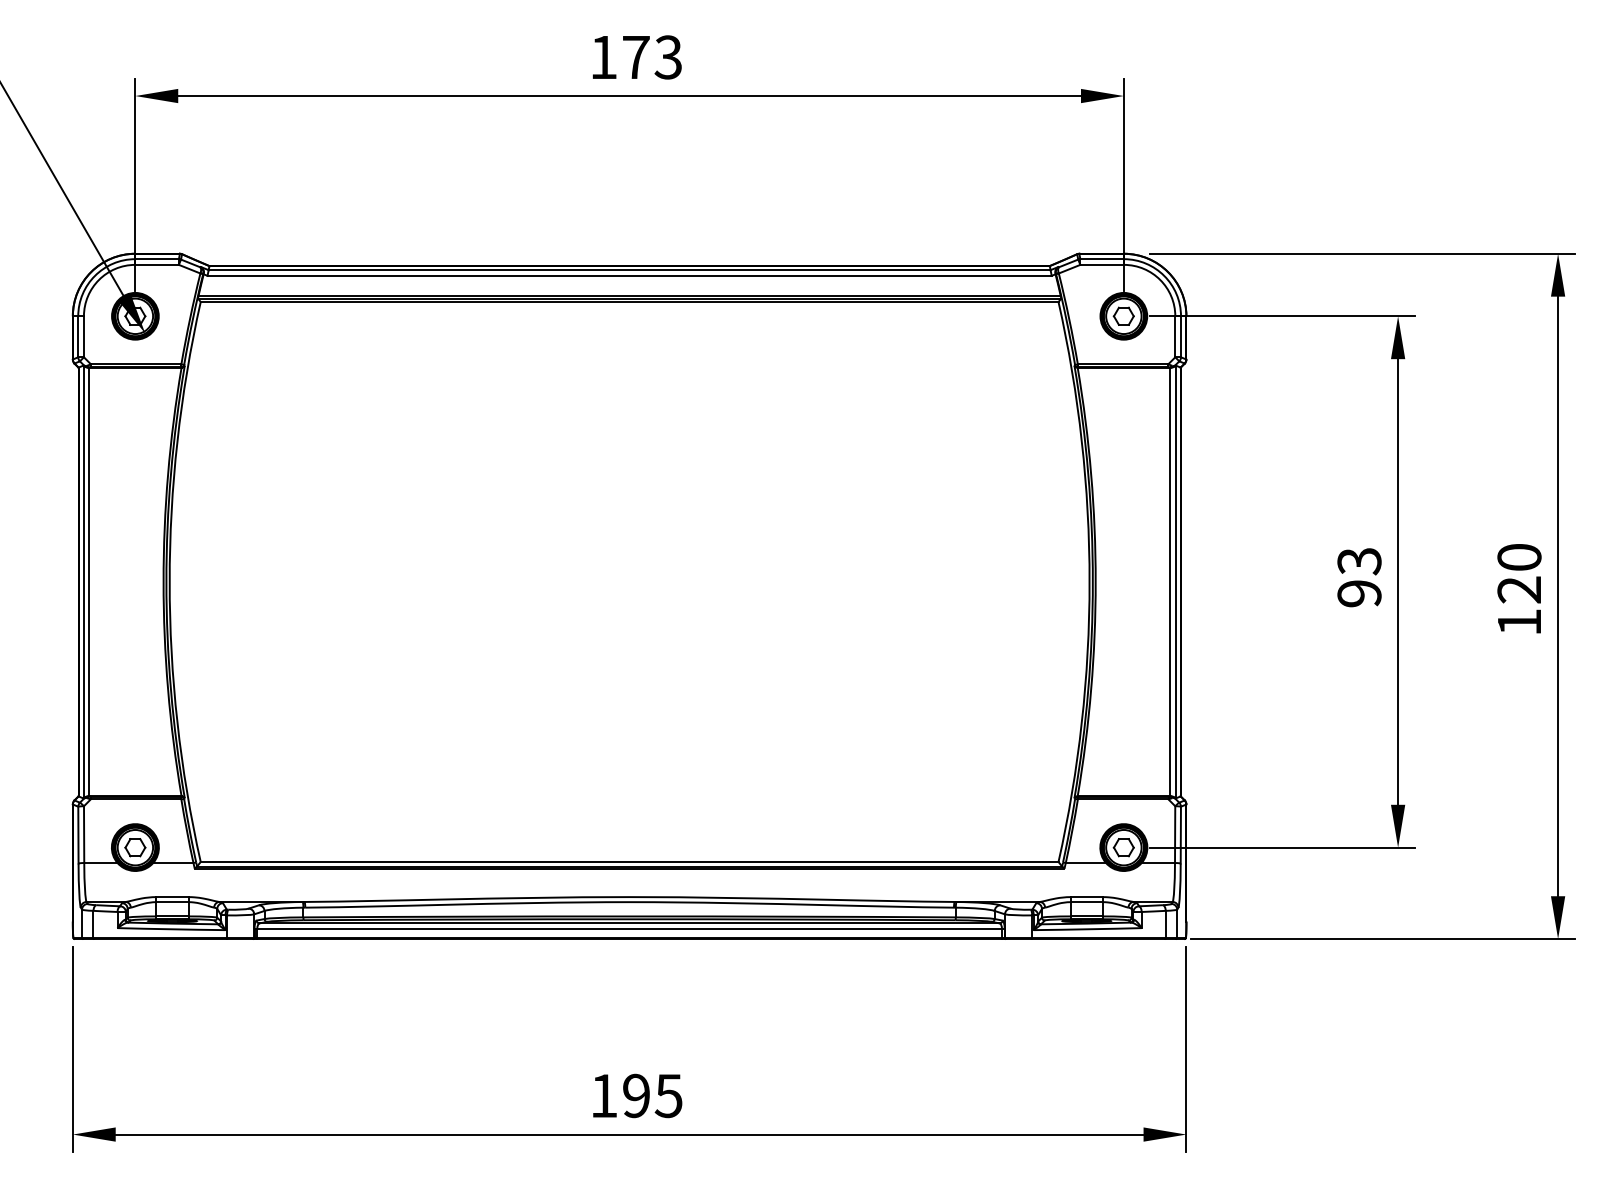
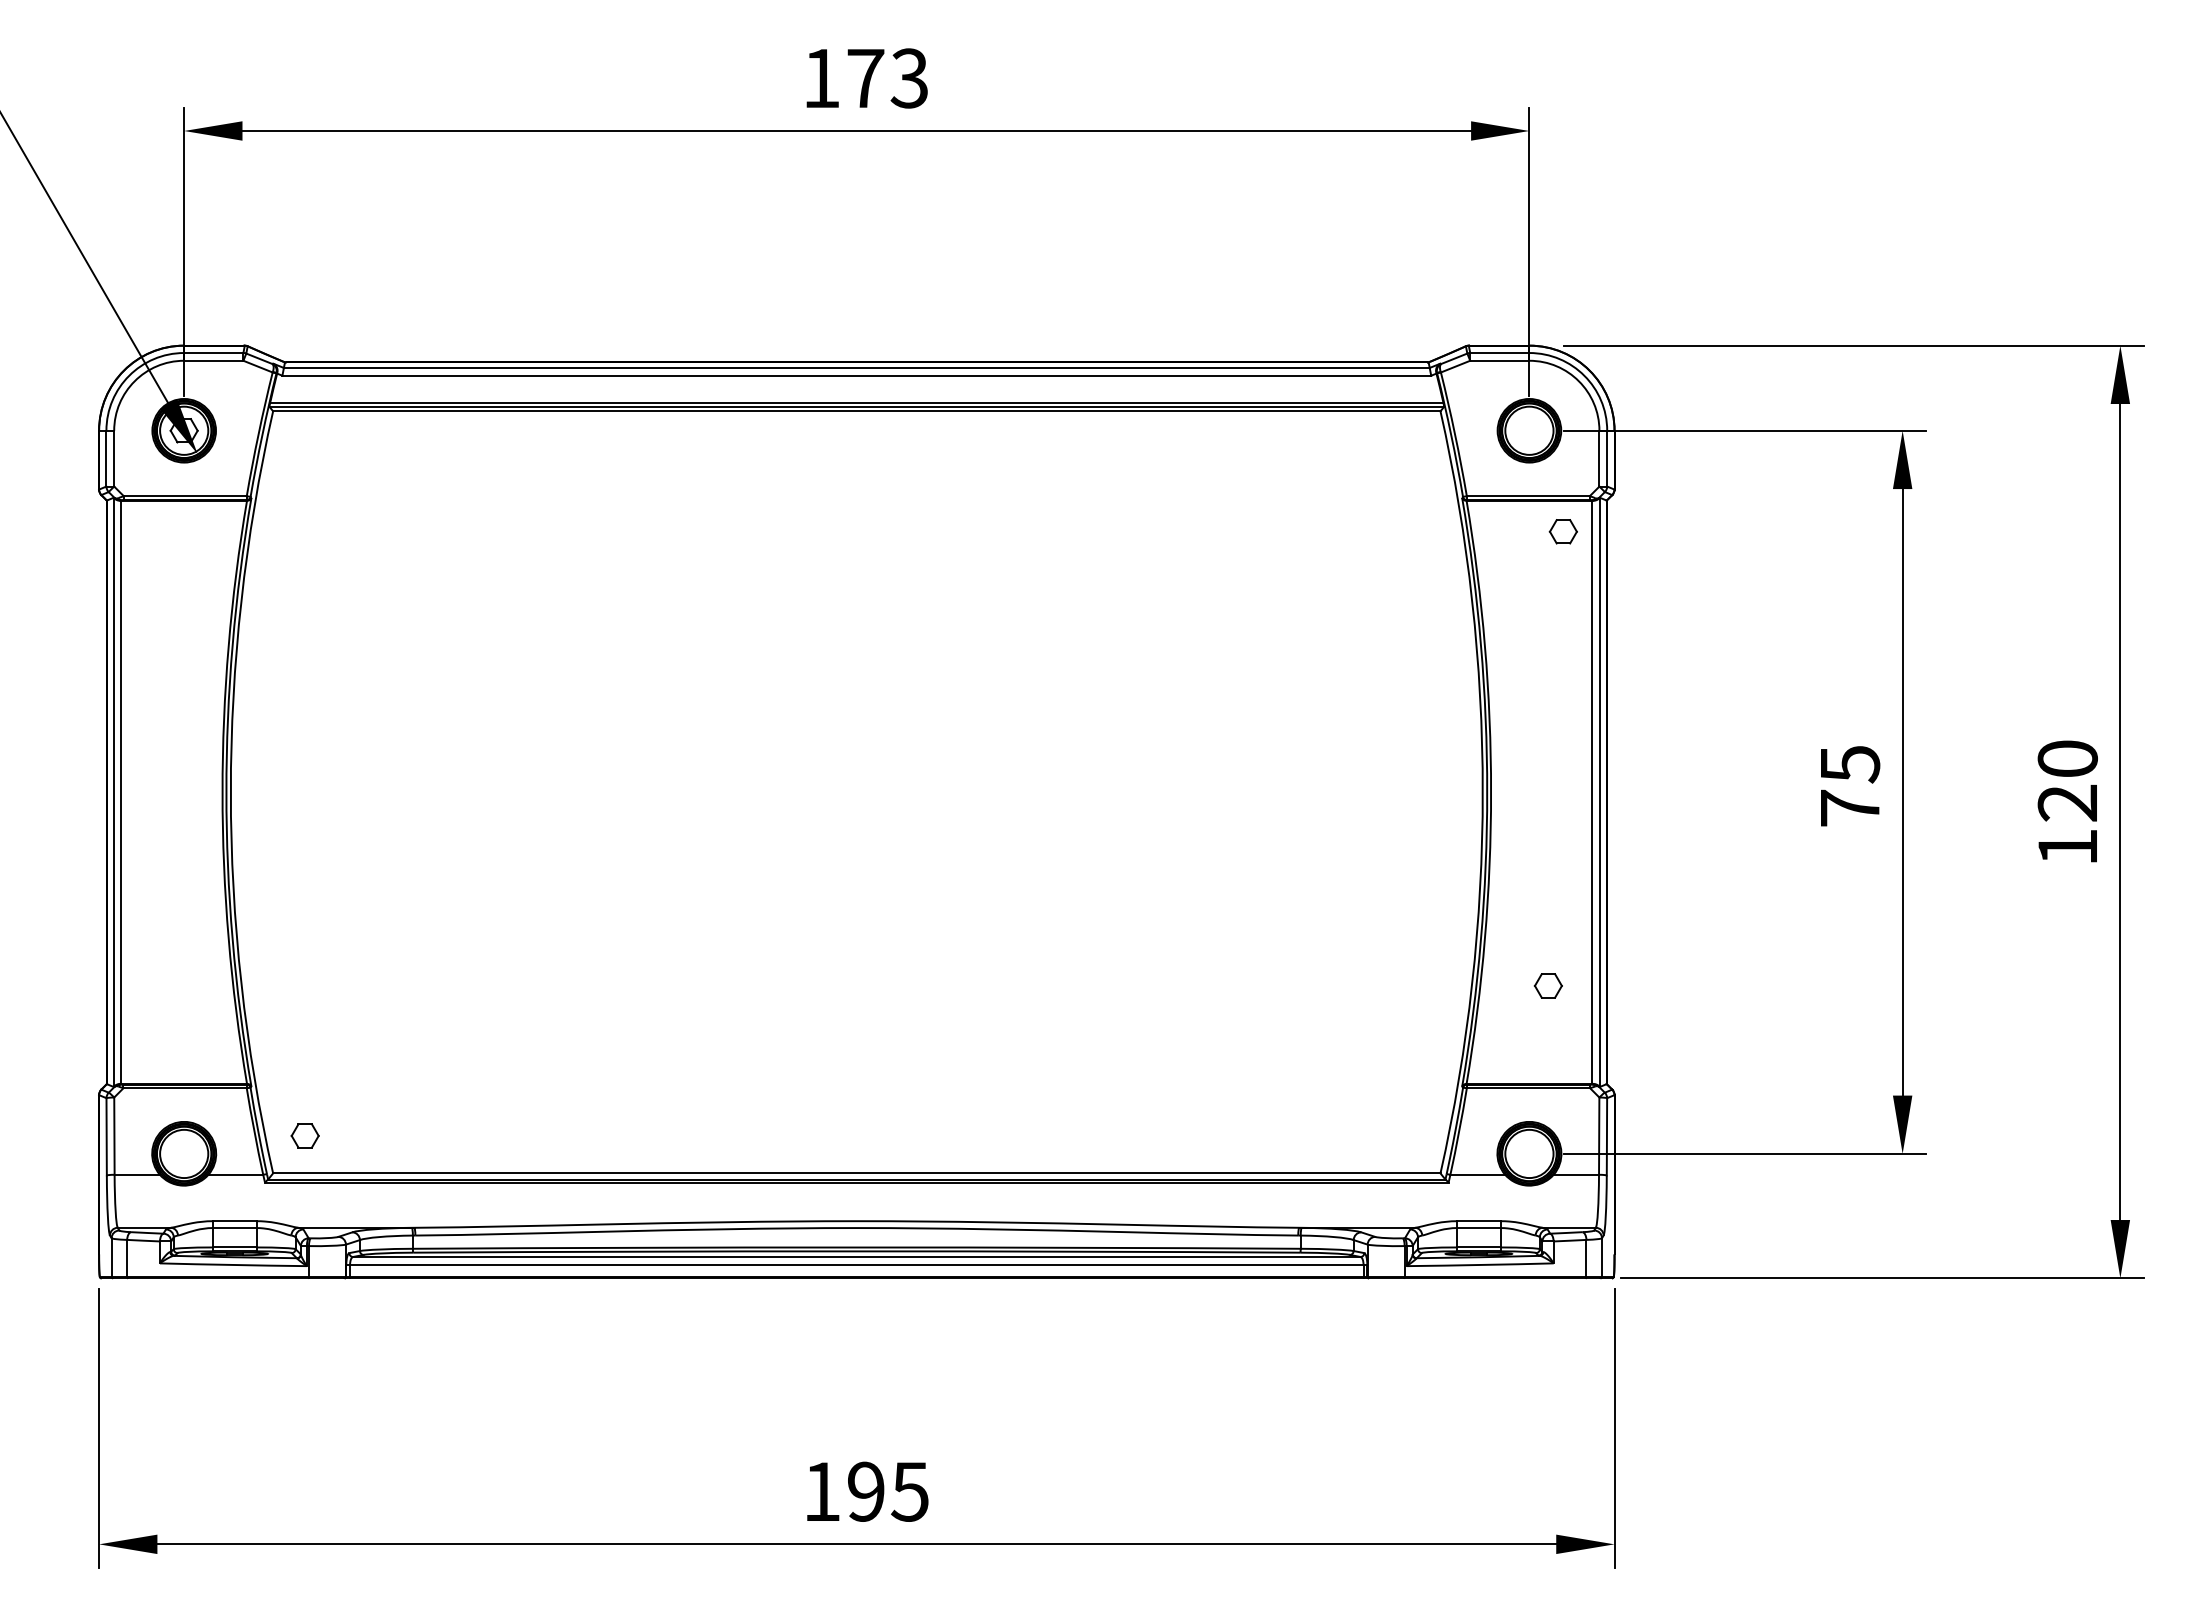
part: (1123, 316) -> (1562, 531), moved
text: (1359, 577) -> (1850, 786), 93 -> 75
part: (134, 847) -> (304, 1135), moved
part: (1123, 847) -> (1547, 985), moved

